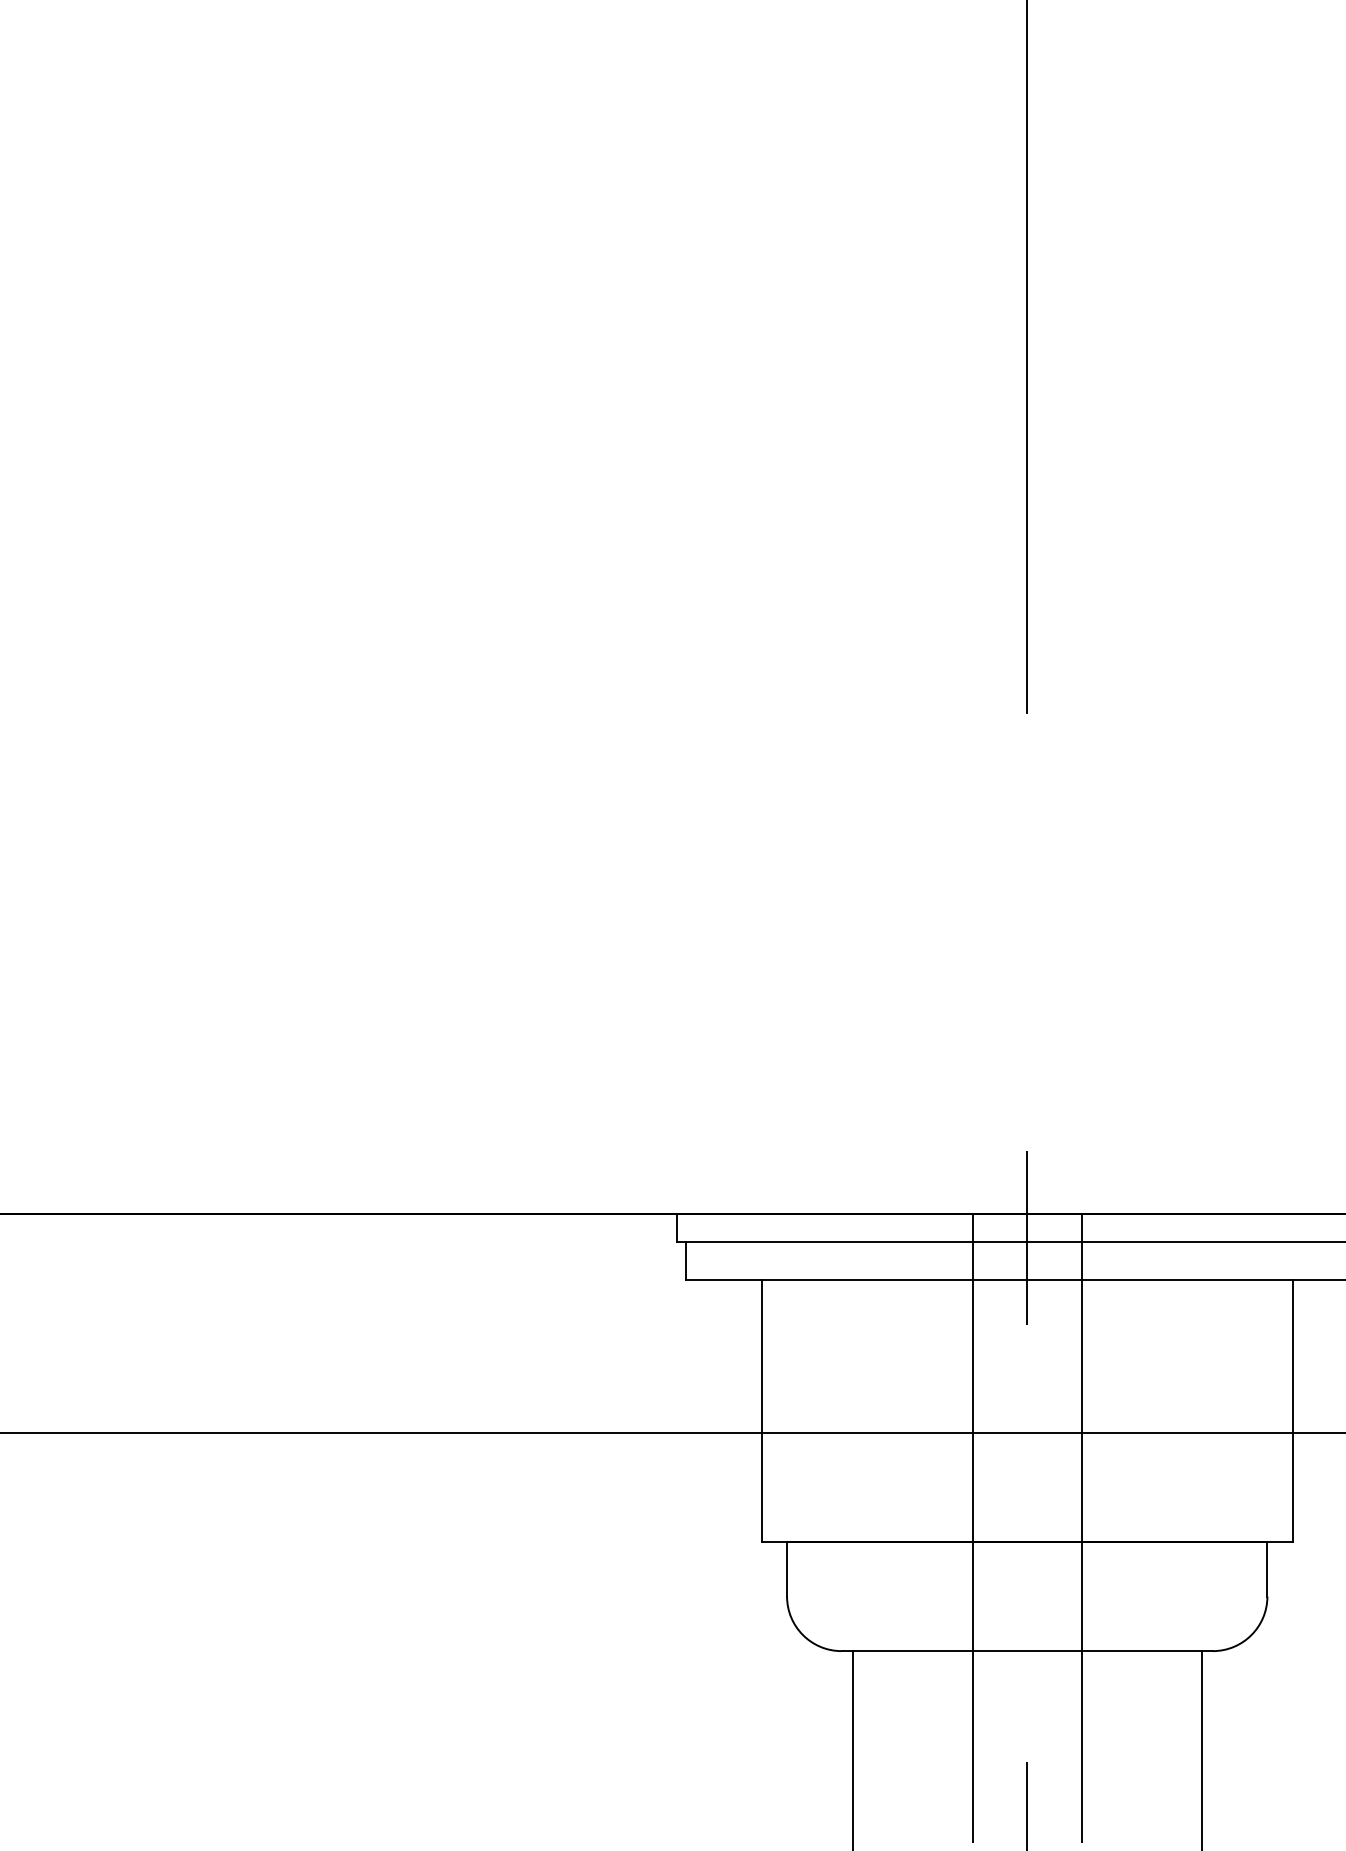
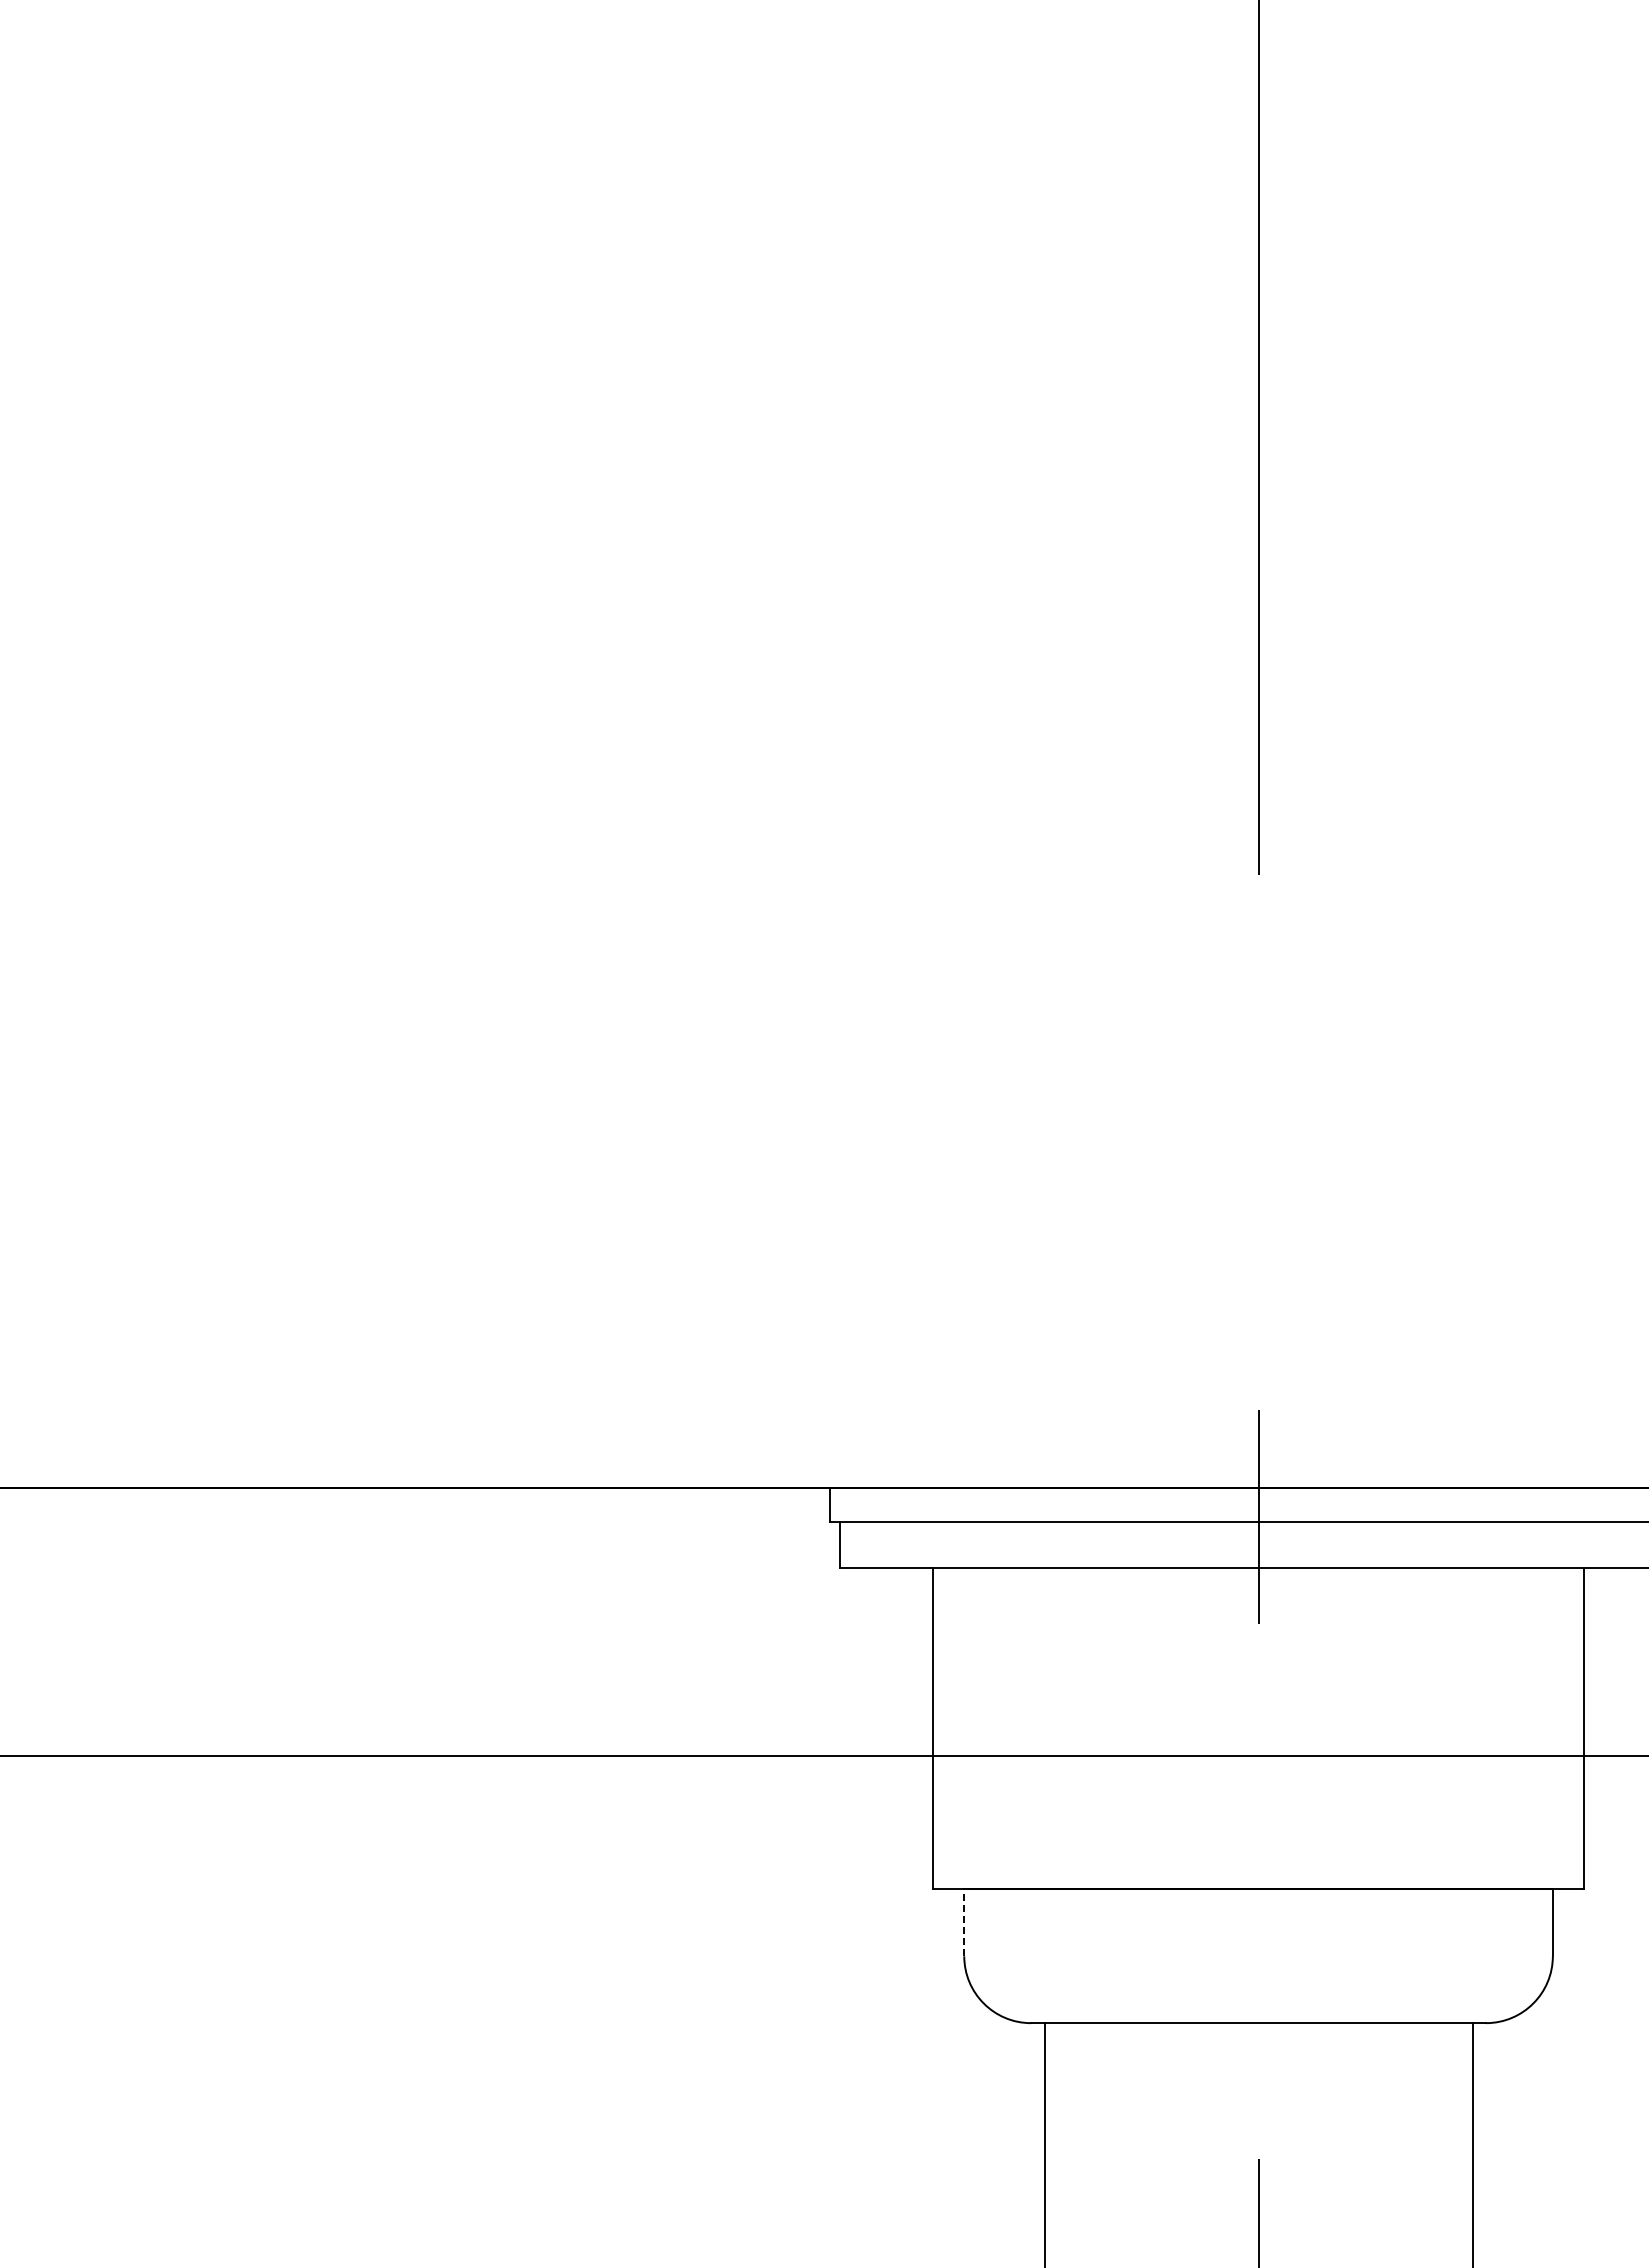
line: (972, 1528) -> (1191, 1872), removed
line: (1081, 1528) -> (1325, 1872), removed
line: (787, 1568) -> (964, 1922), solid -> dashed

